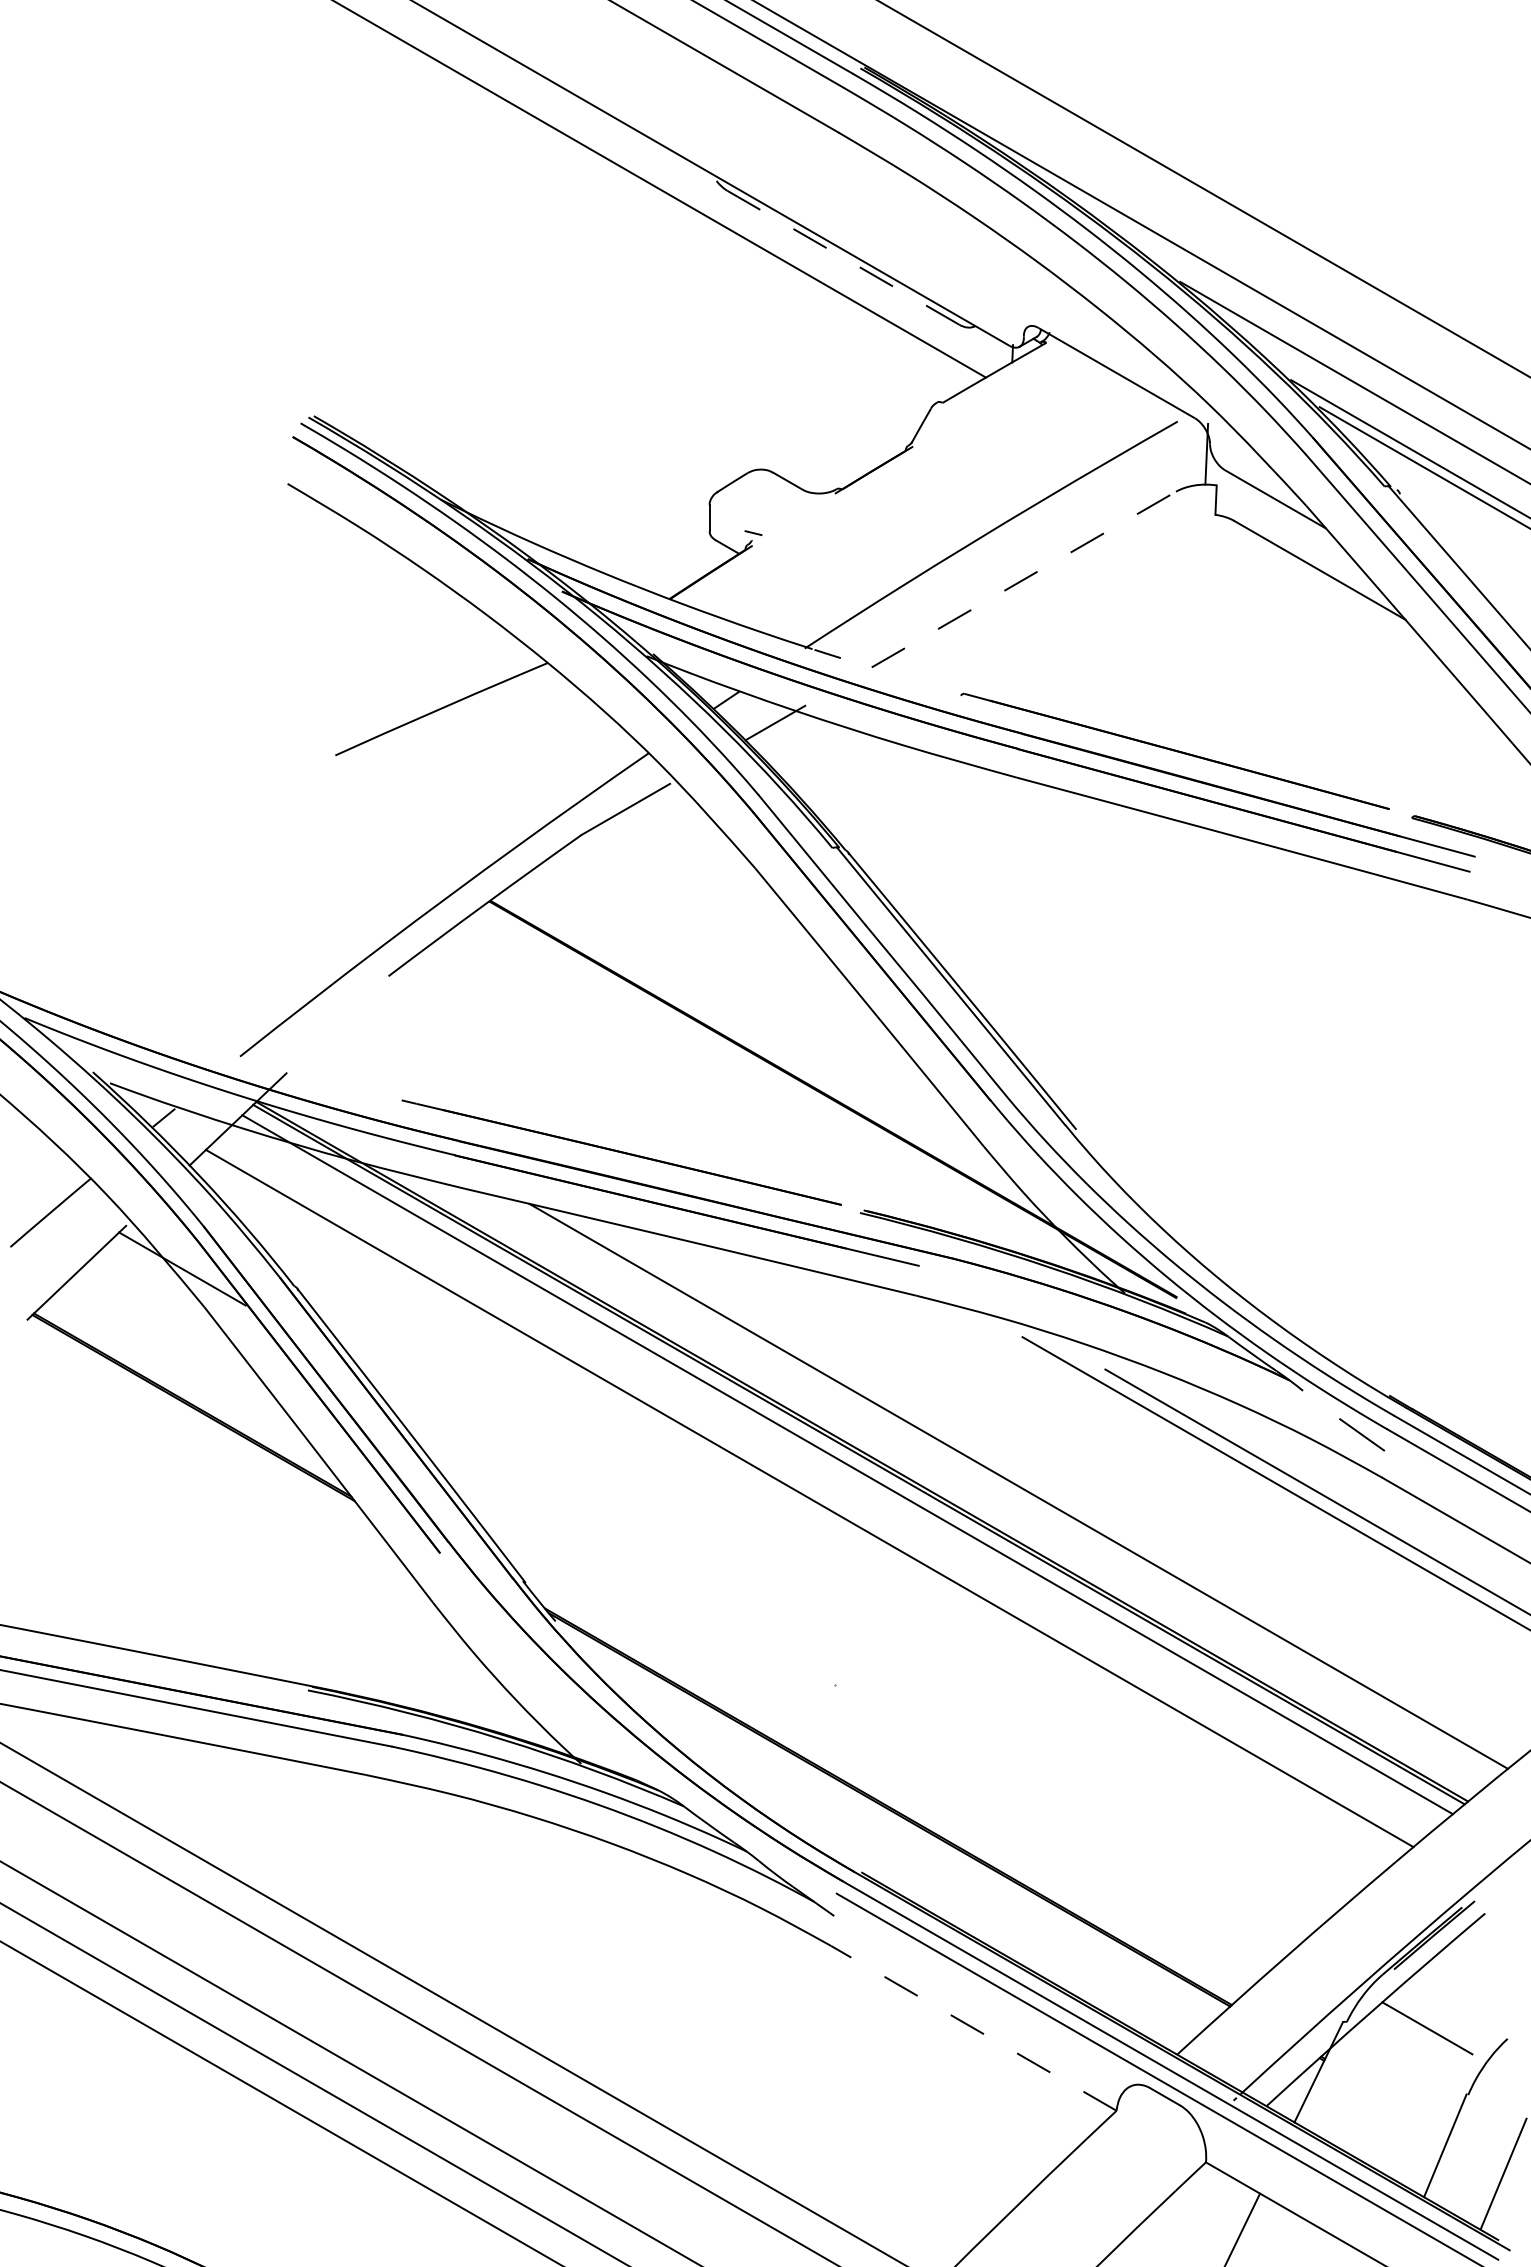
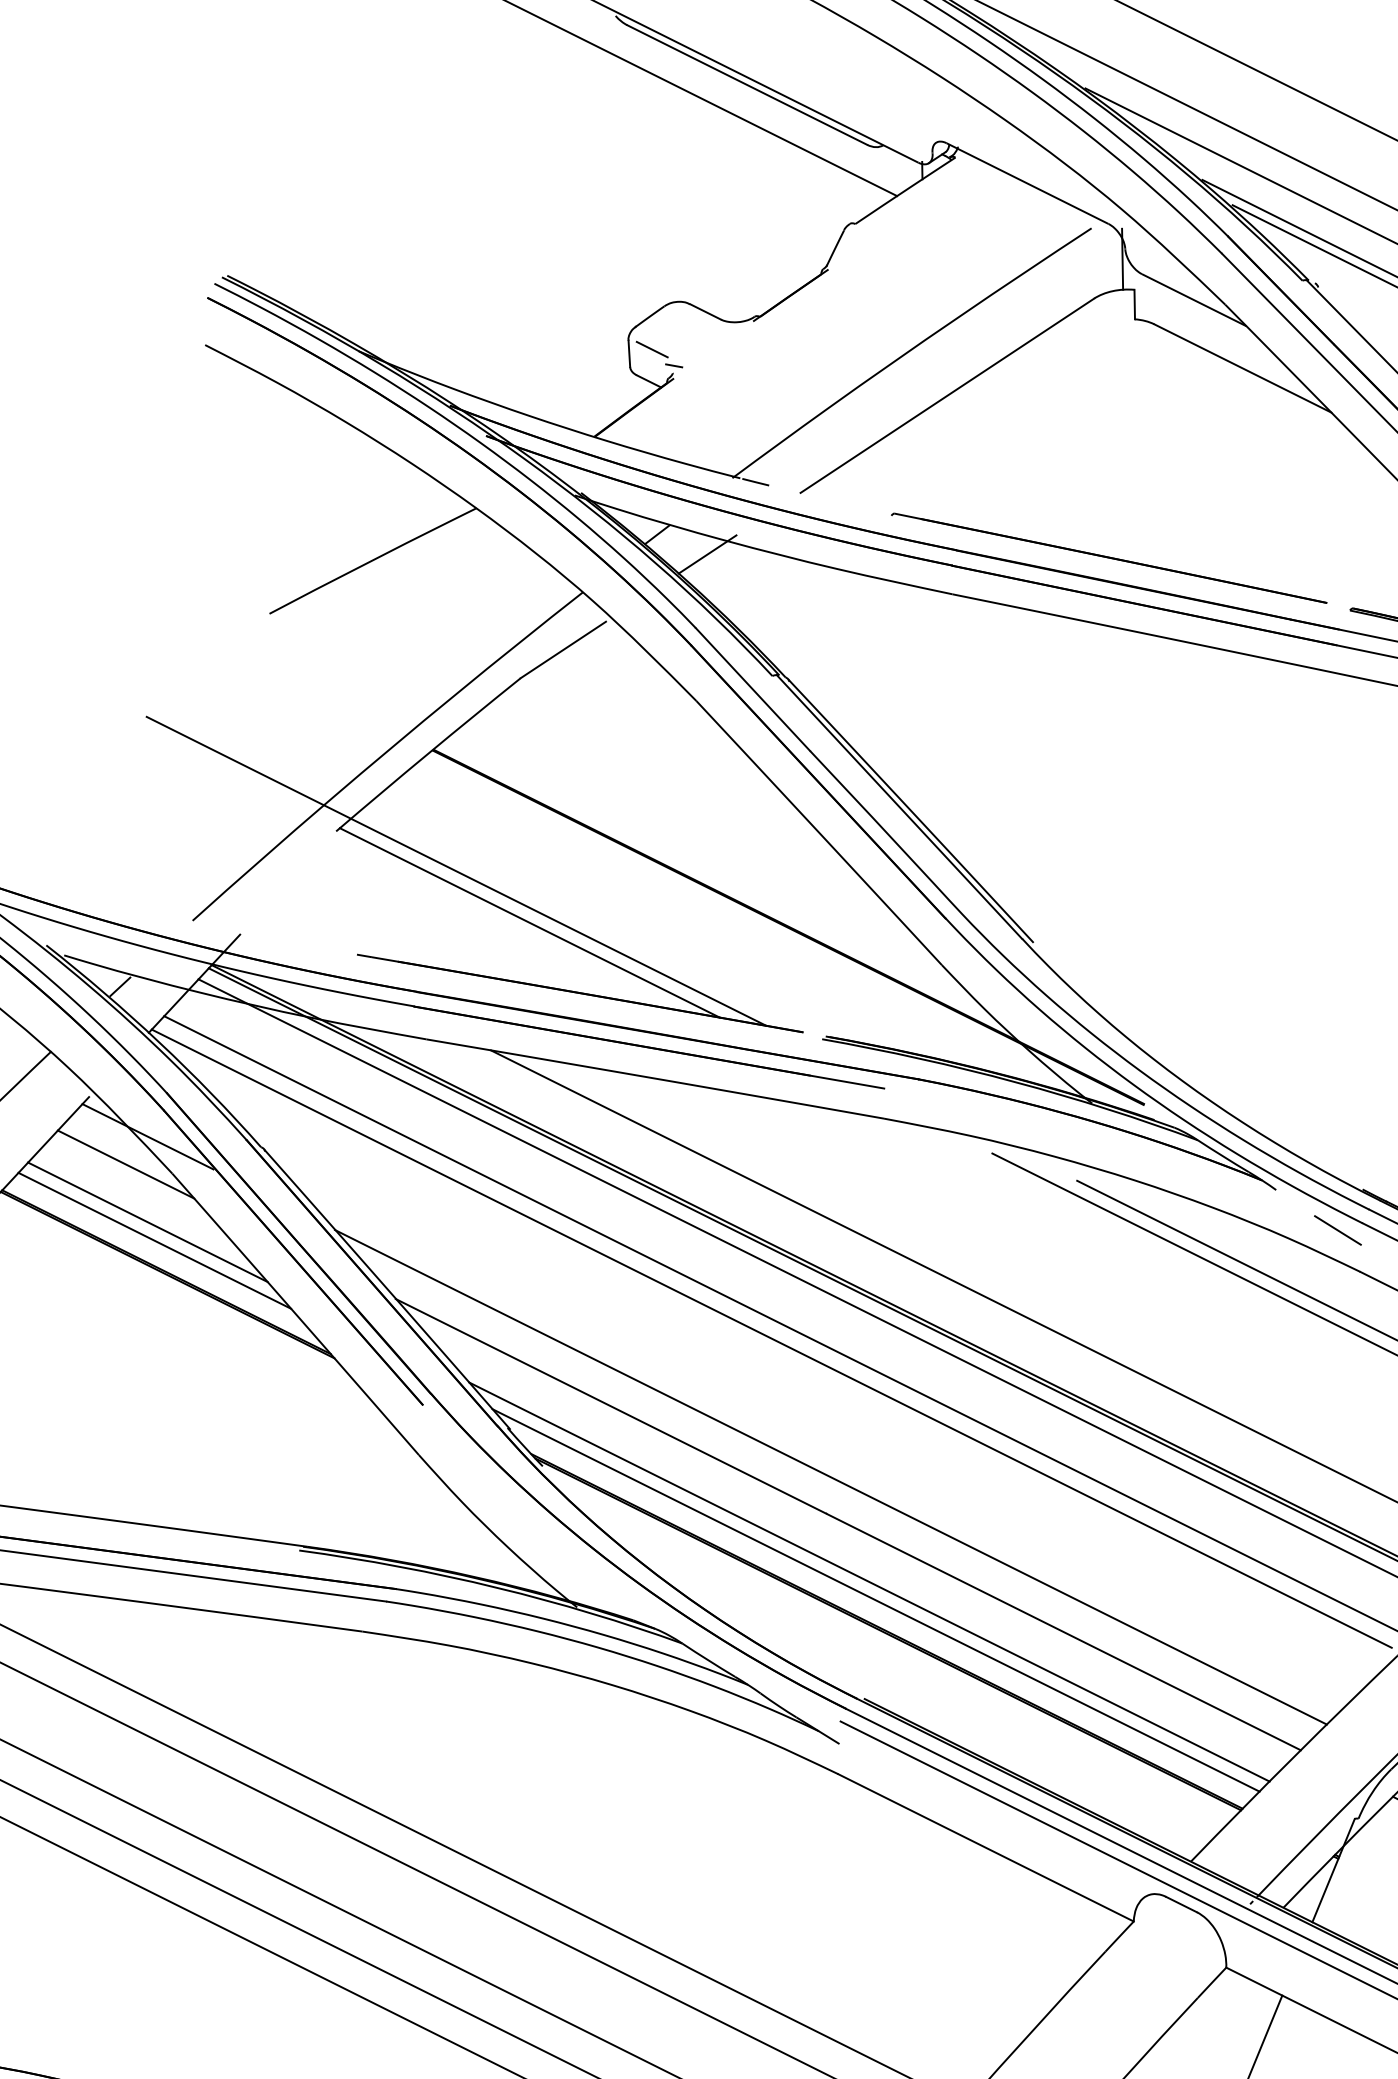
line: (843, 257) -> (747, 84), dashed -> solid
line: (732, 515) -> (652, 349), added
line: (1023, 579) -> (946, 395), dashed -> solid
line: (505, 1023) -> (456, 871), added
line: (575, 1079) -> (529, 923), added
line: (158, 1295) -> (125, 1164), added
line: (176, 1353) -> (147, 1221), added
line: (182, 1373) -> (154, 1241), added
line: (791, 1507) -> (771, 1338), added
line: (841, 1649) -> (830, 1476), added
line: (856, 1697) -> (848, 1524), added
line: (873, 1756) -> (868, 1582), added
line: (879, 1775) -> (876, 1600), added
line: (973, 2028) -> (985, 1847), dashed -> solid

